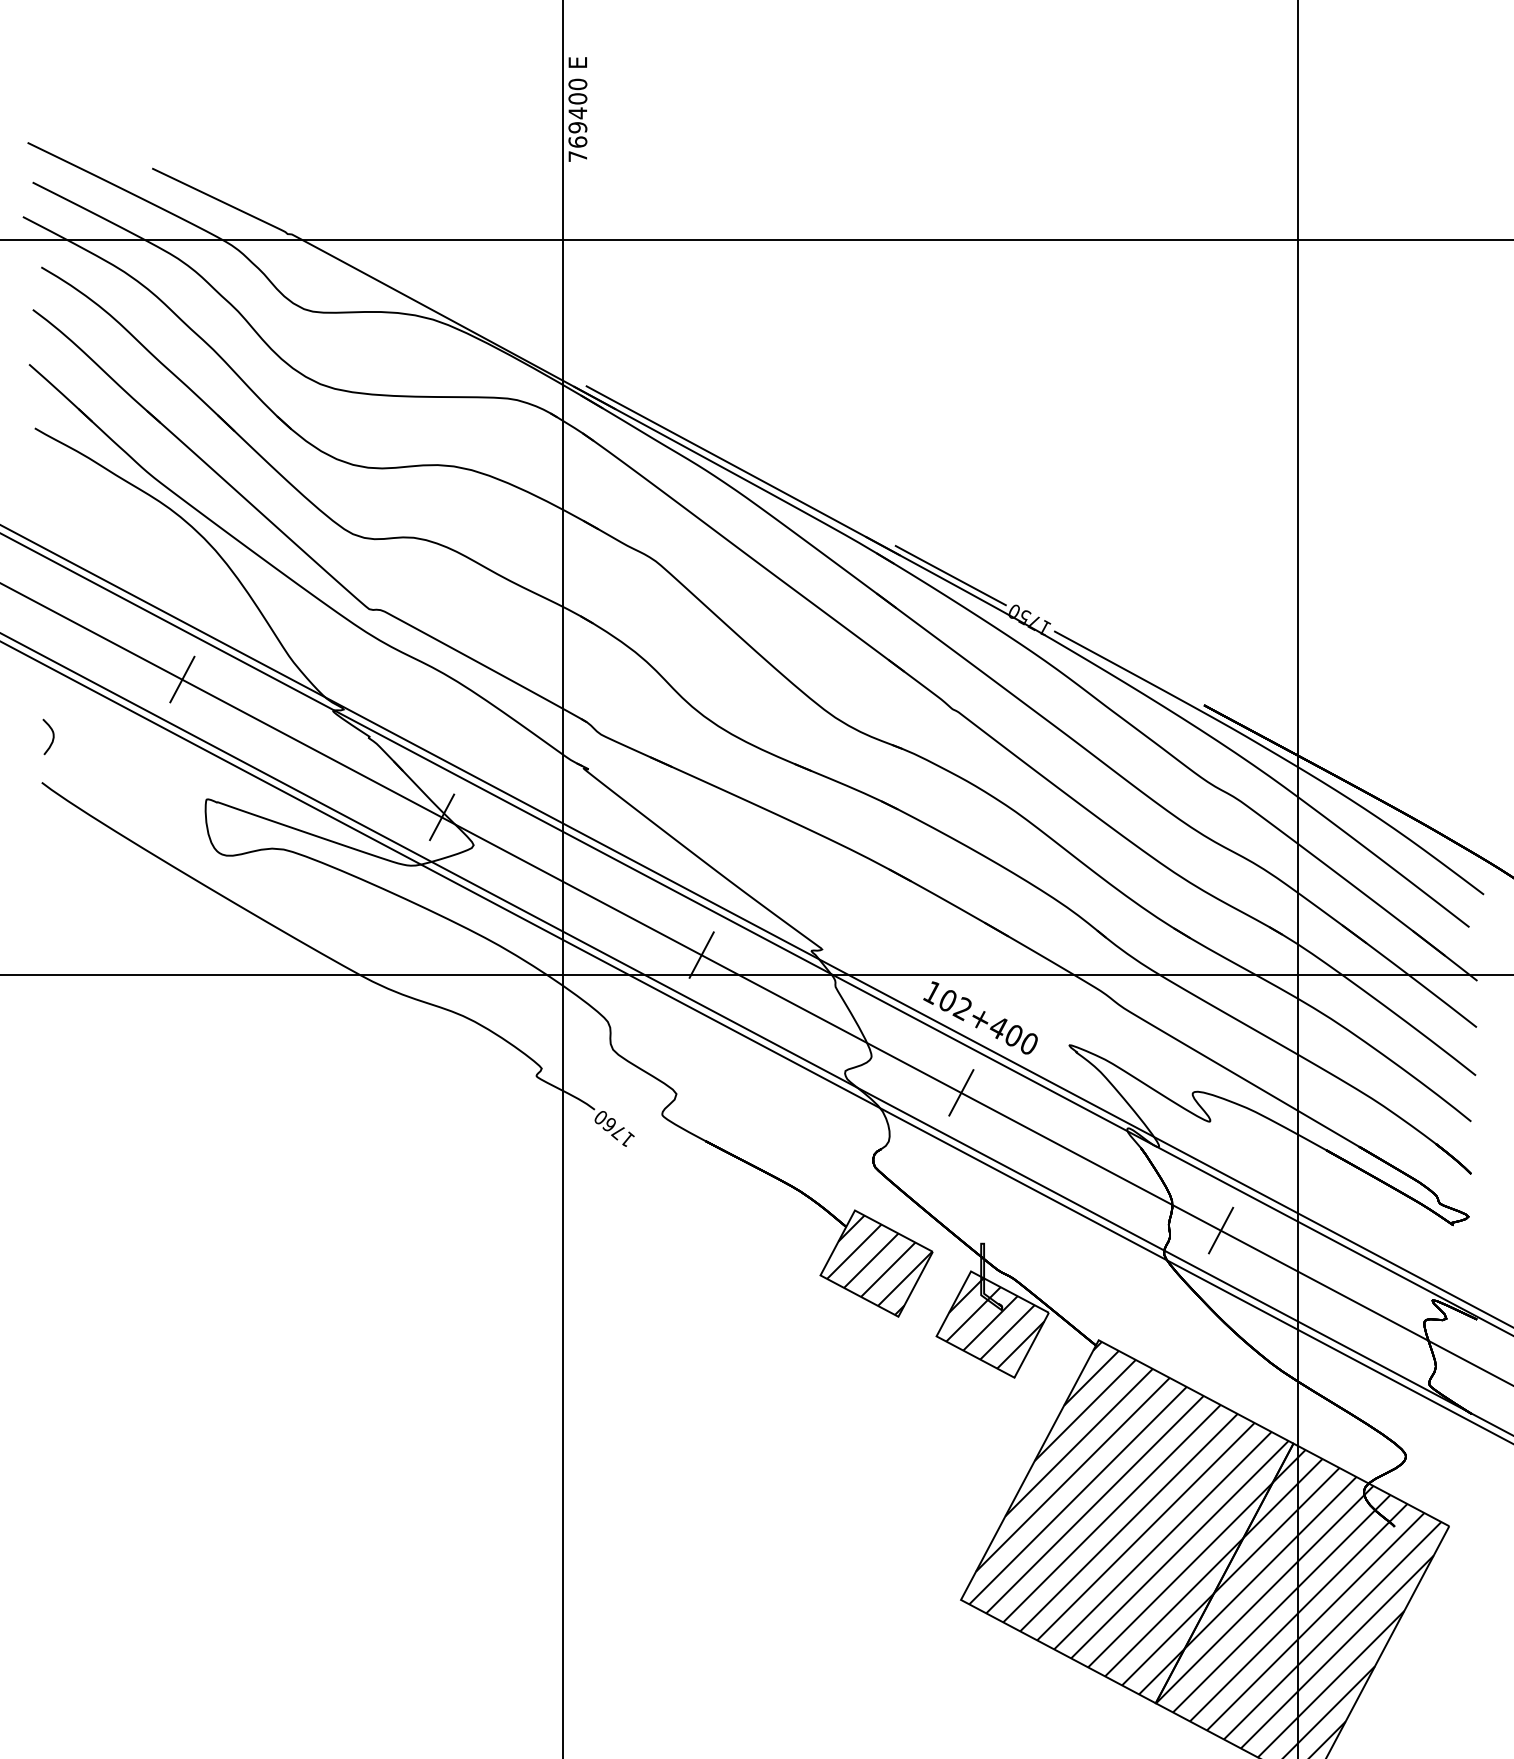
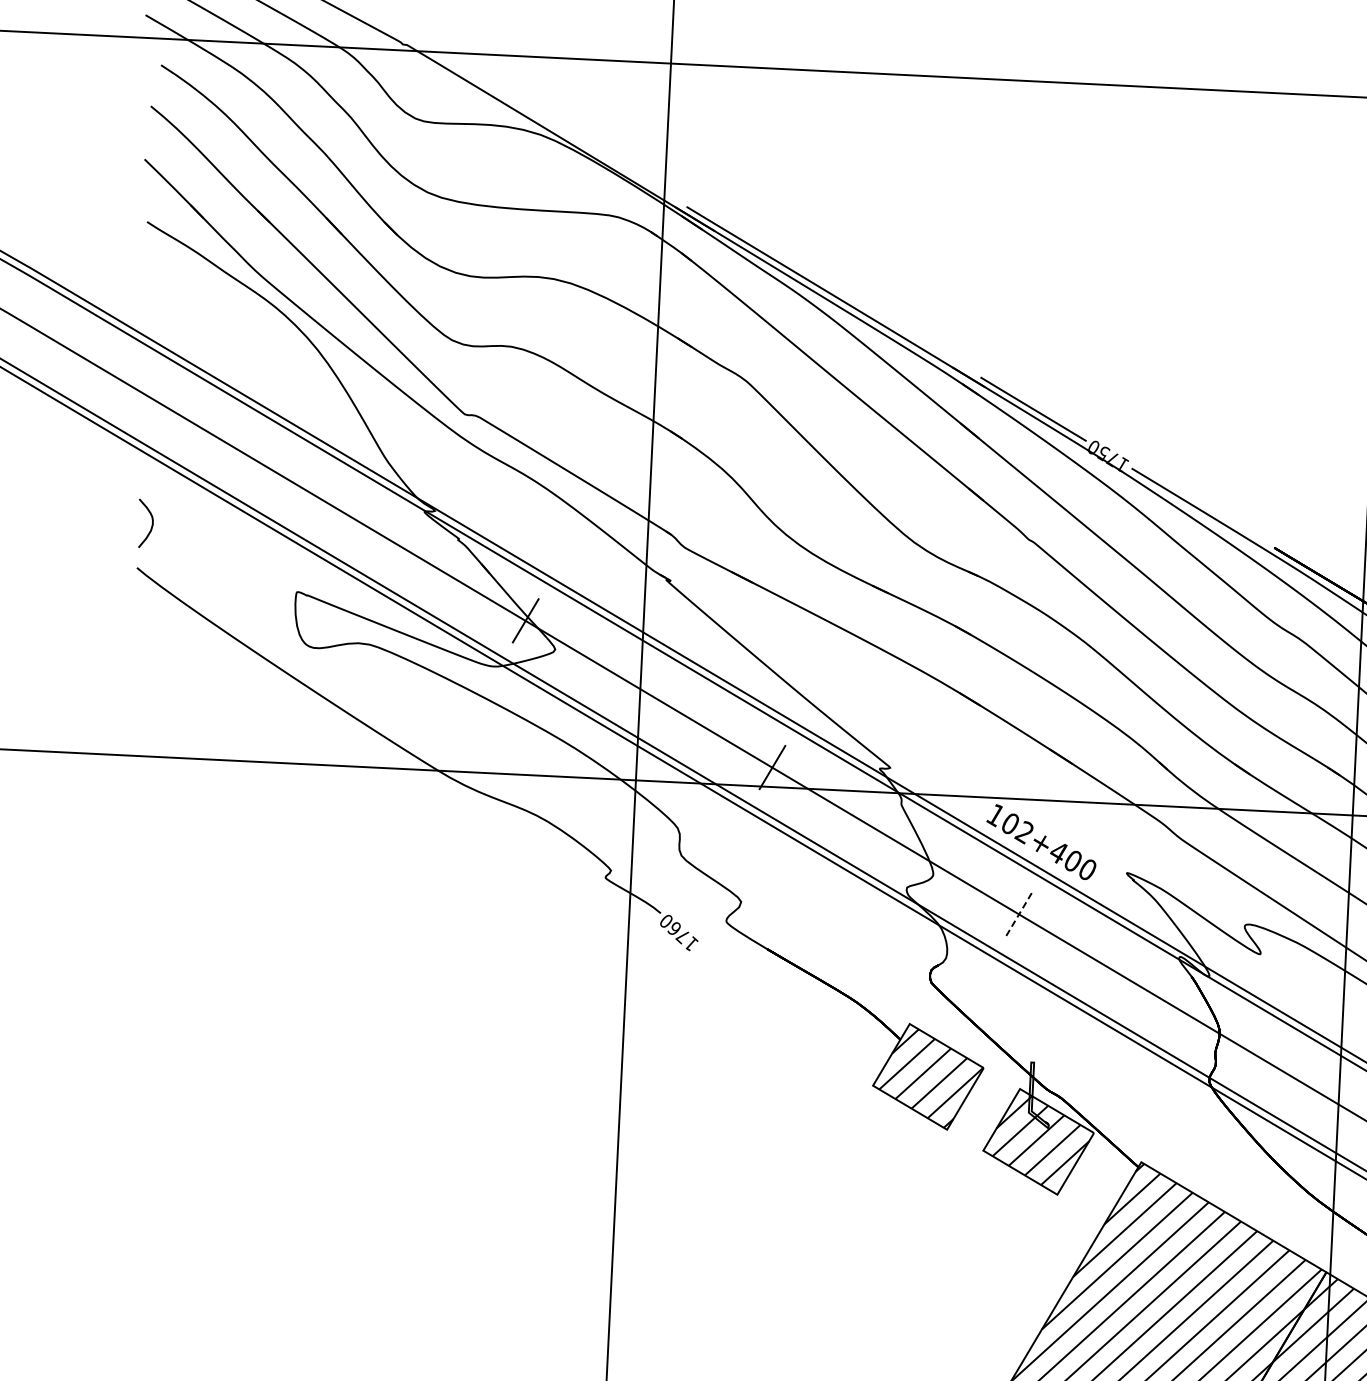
line: (182, 679) -> (279, 473), removed
part: (48, 736) -> (145, 523), size x1.4
line: (961, 1092) -> (1019, 913), solid -> dashed
line: (1220, 1230) -> (1265, 1060), removed

